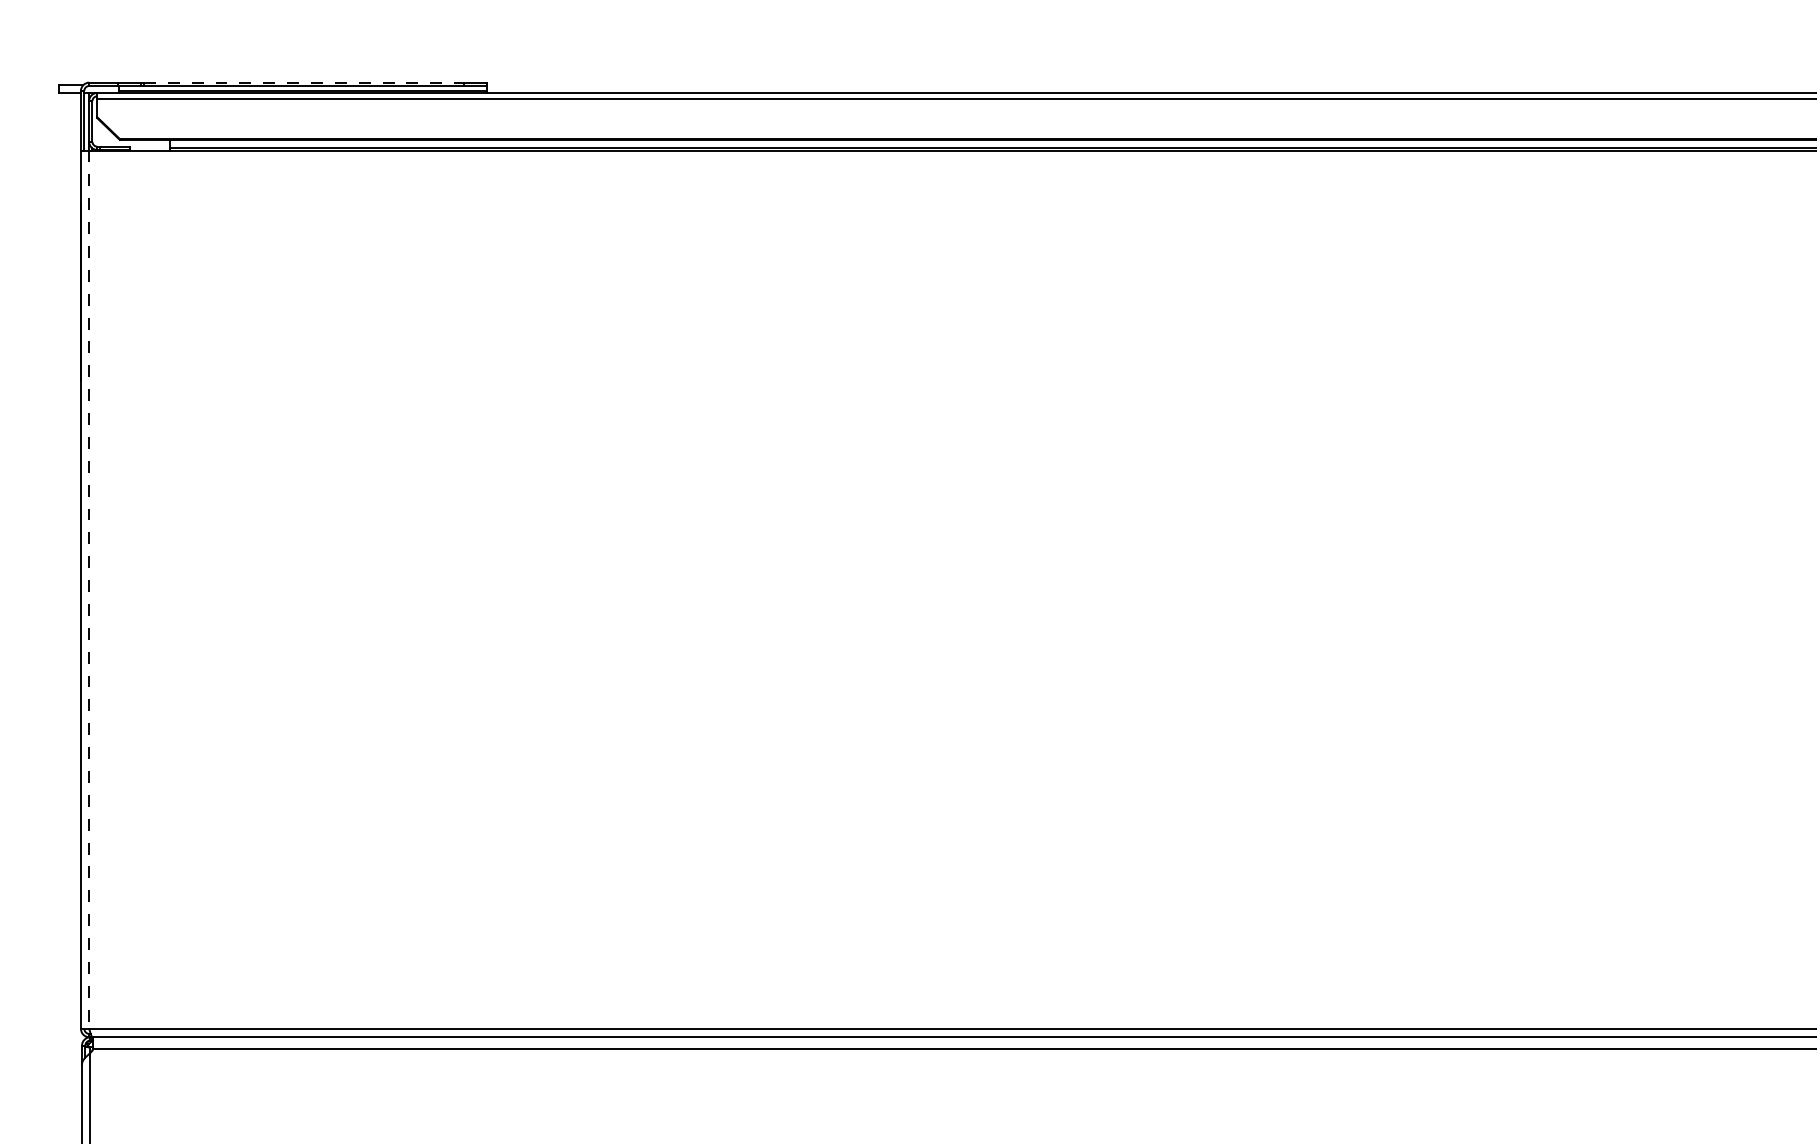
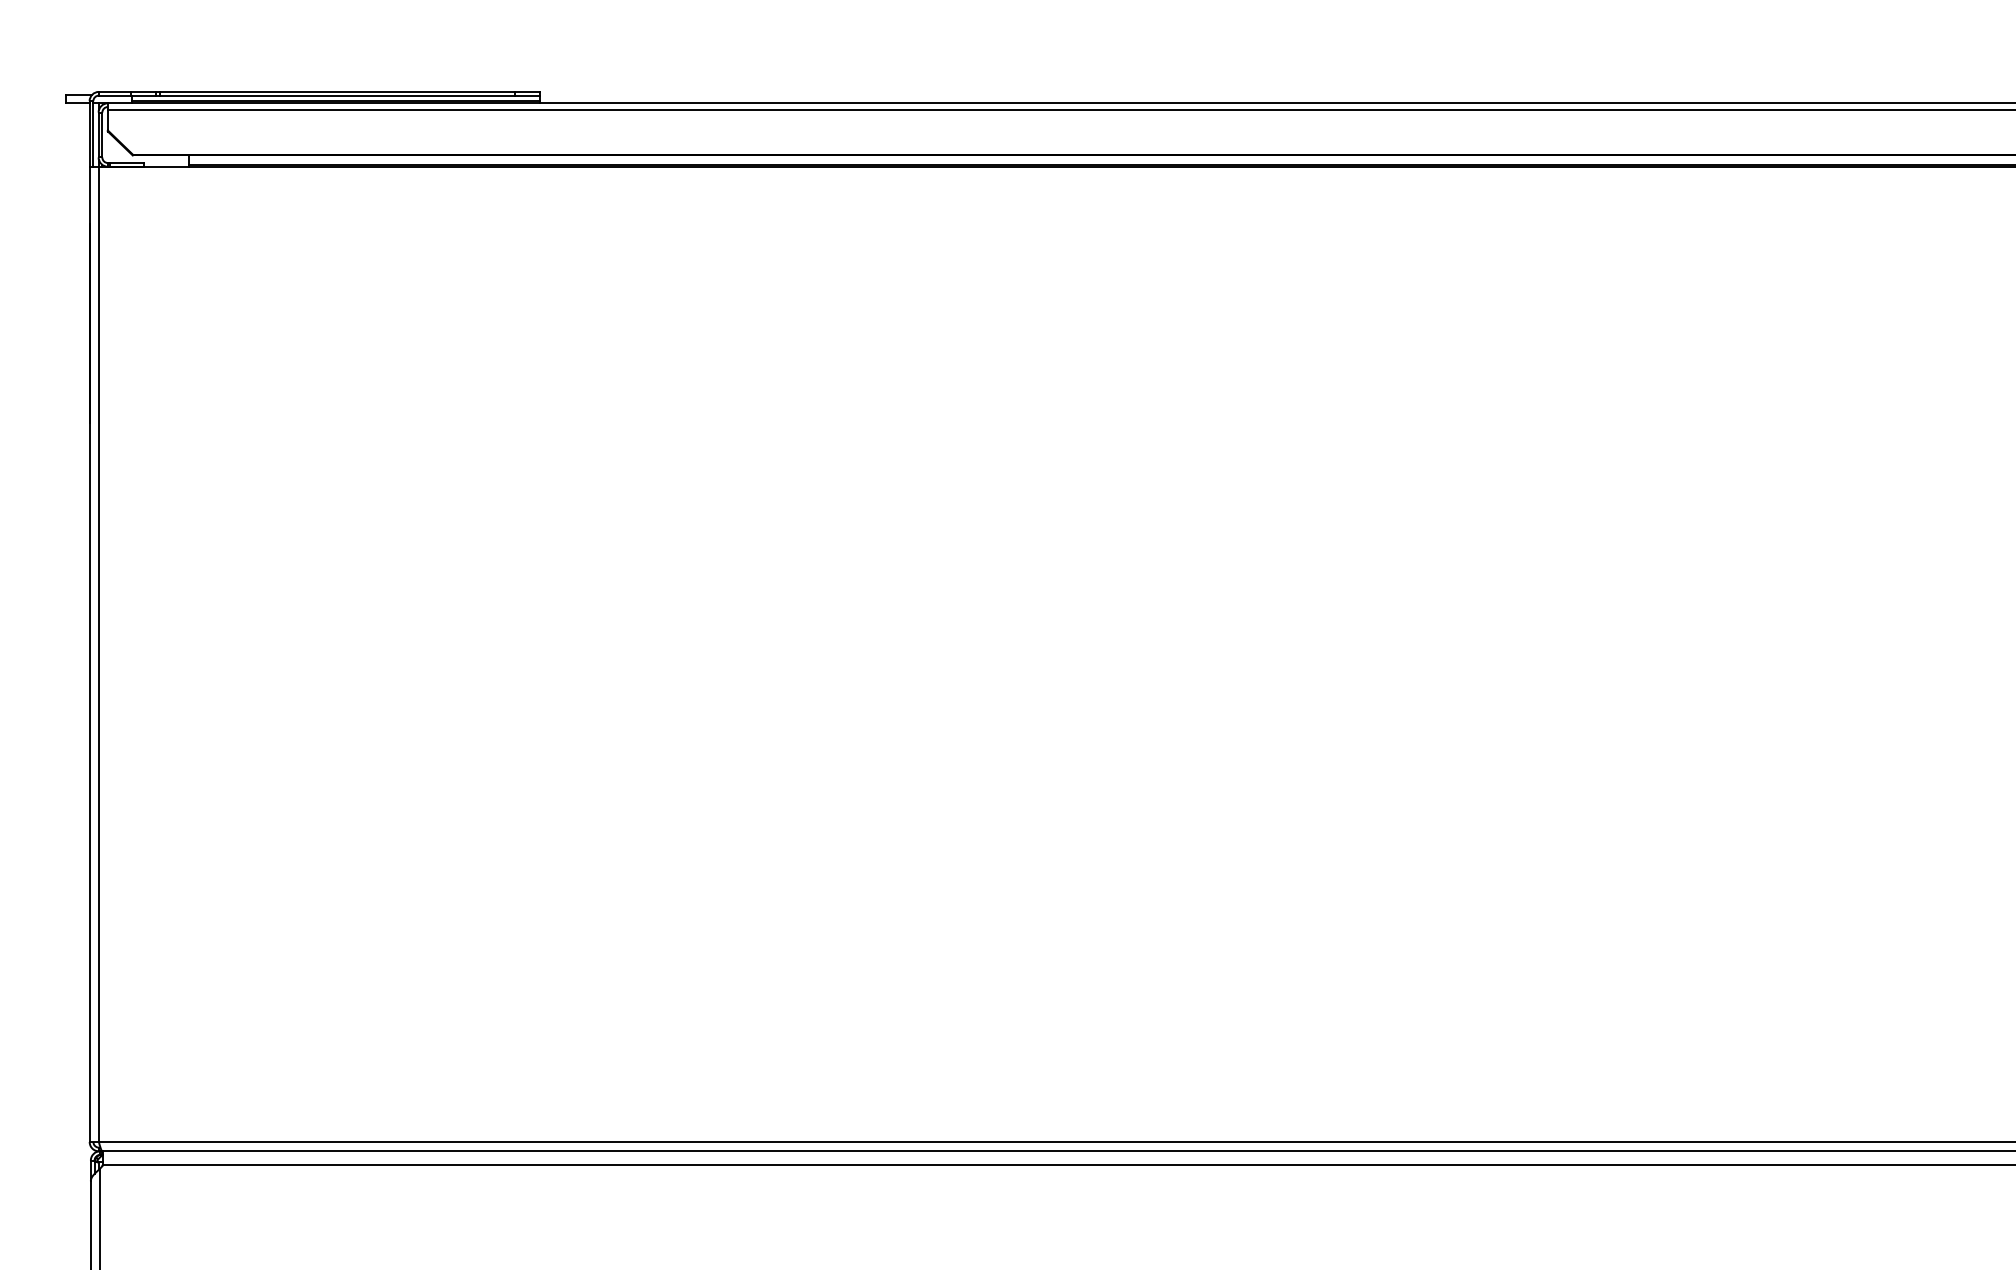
line: (304, 82) -> (337, 91), dashed -> solid
line: (88, 590) -> (98, 655), dashed -> solid

